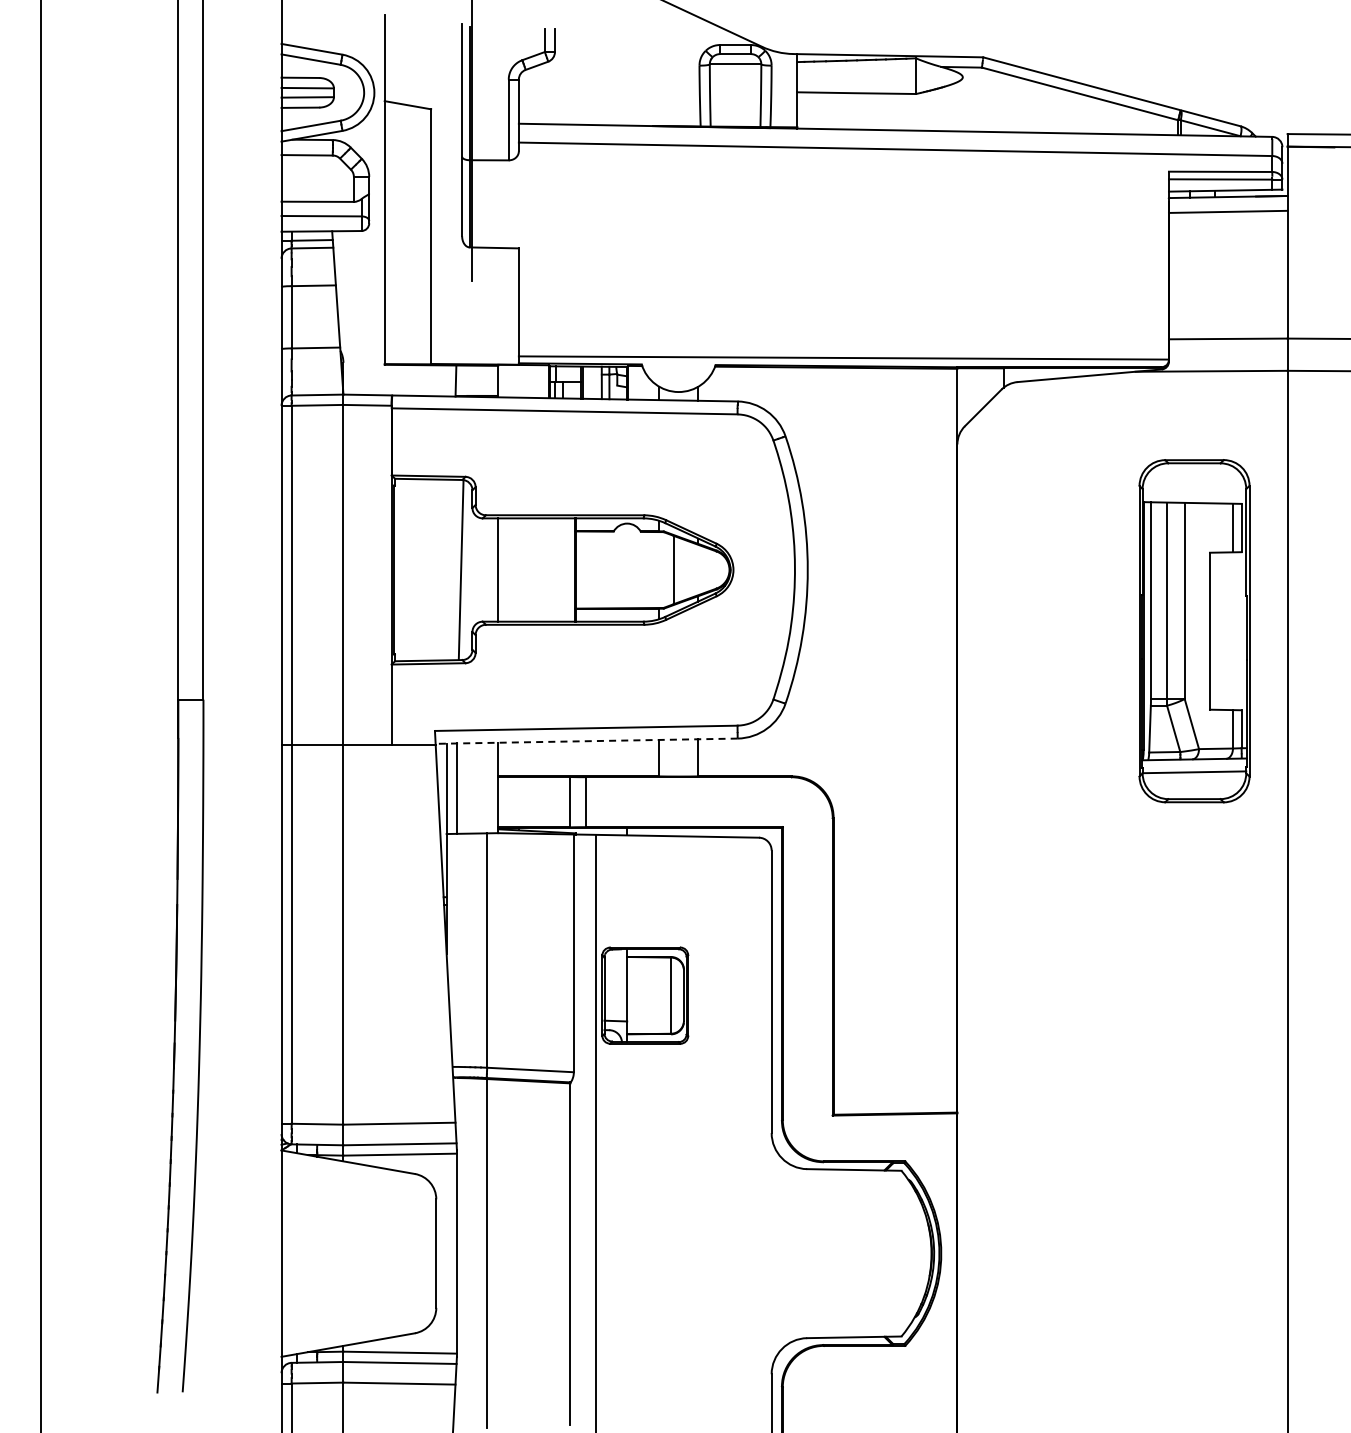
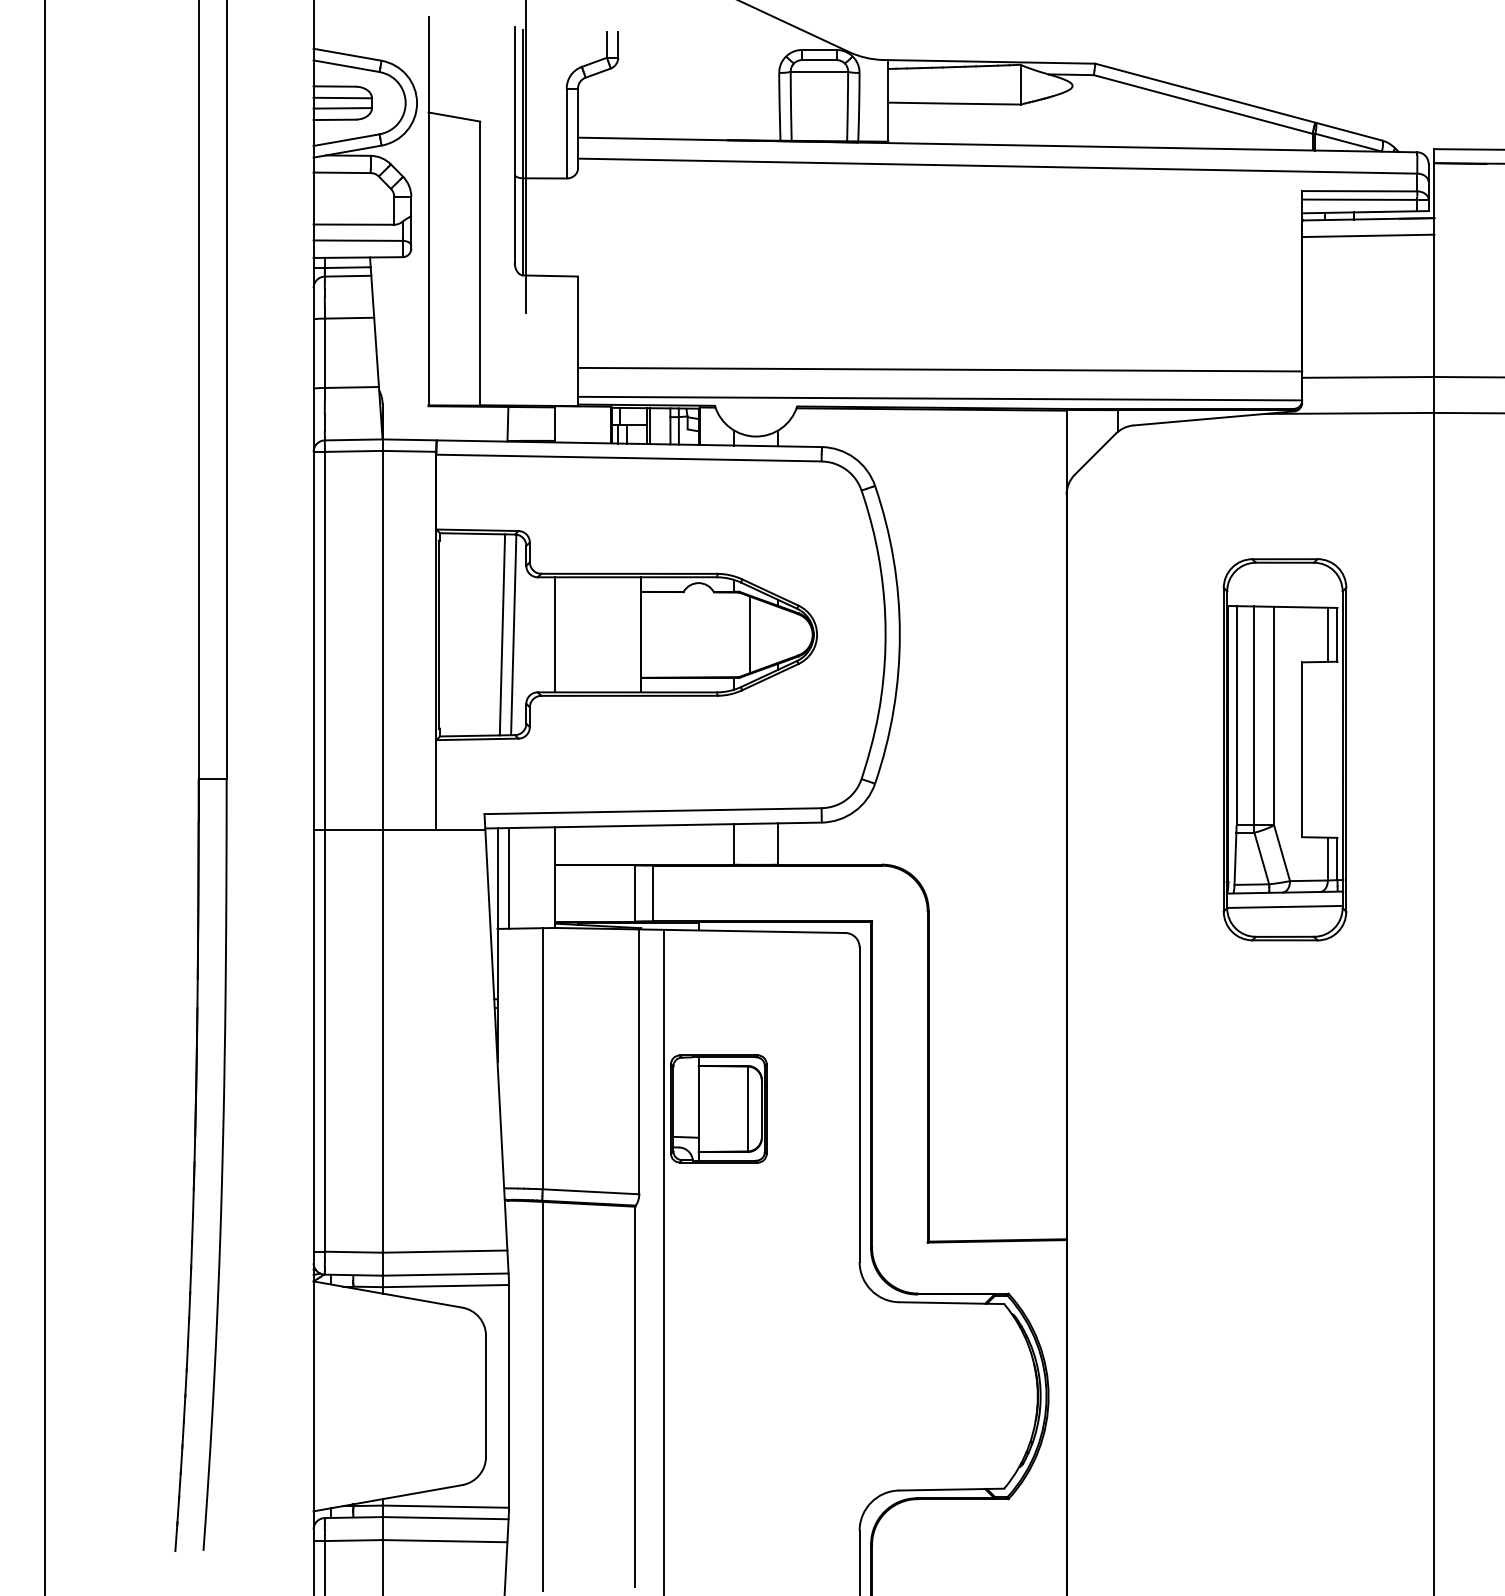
line: (843, 331) -> (939, 369), added
line: (450, 569) -> (501, 634), added
part: (1194, 631) -> (1284, 750), moved
line: (586, 741) -> (653, 825), dashed -> solid

